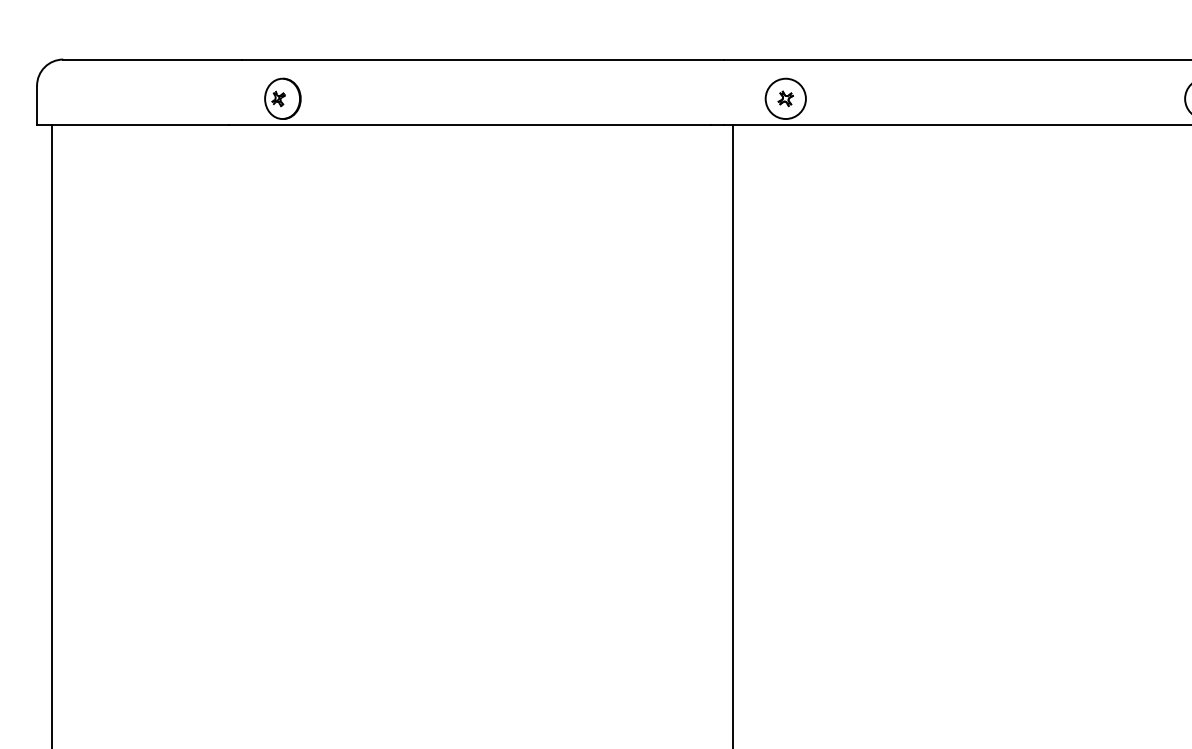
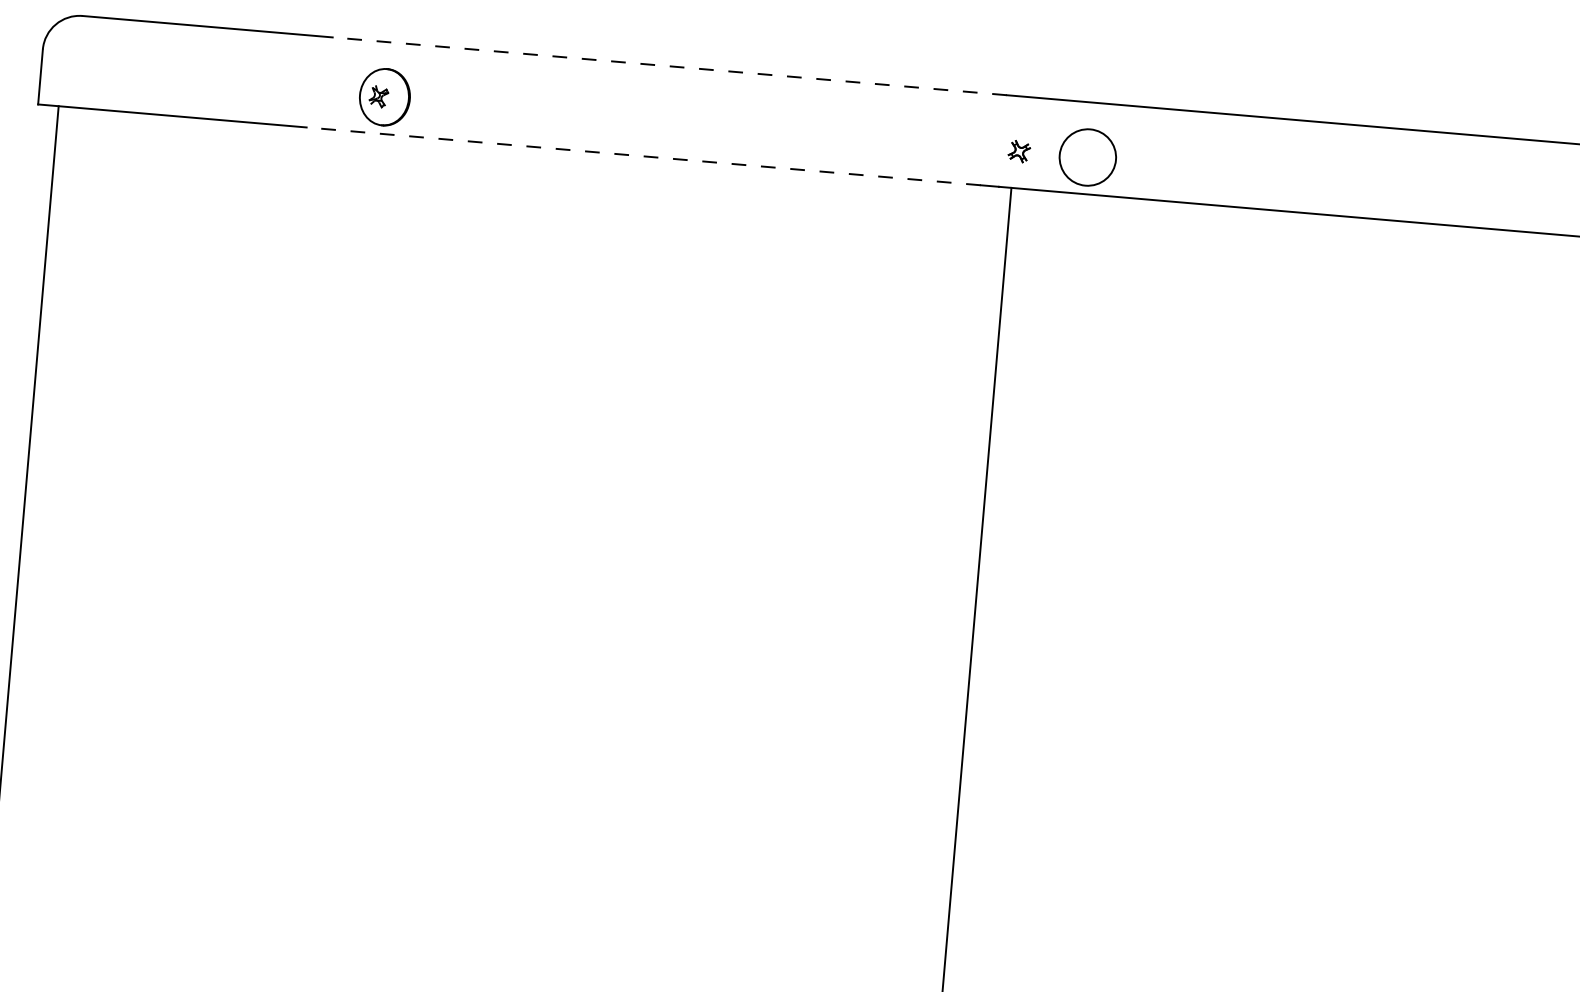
line: (482, 59) -> (668, 66), solid -> dashed
part: (785, 98) -> (1018, 151), moved
line: (469, 125) -> (642, 156), solid -> dashed

